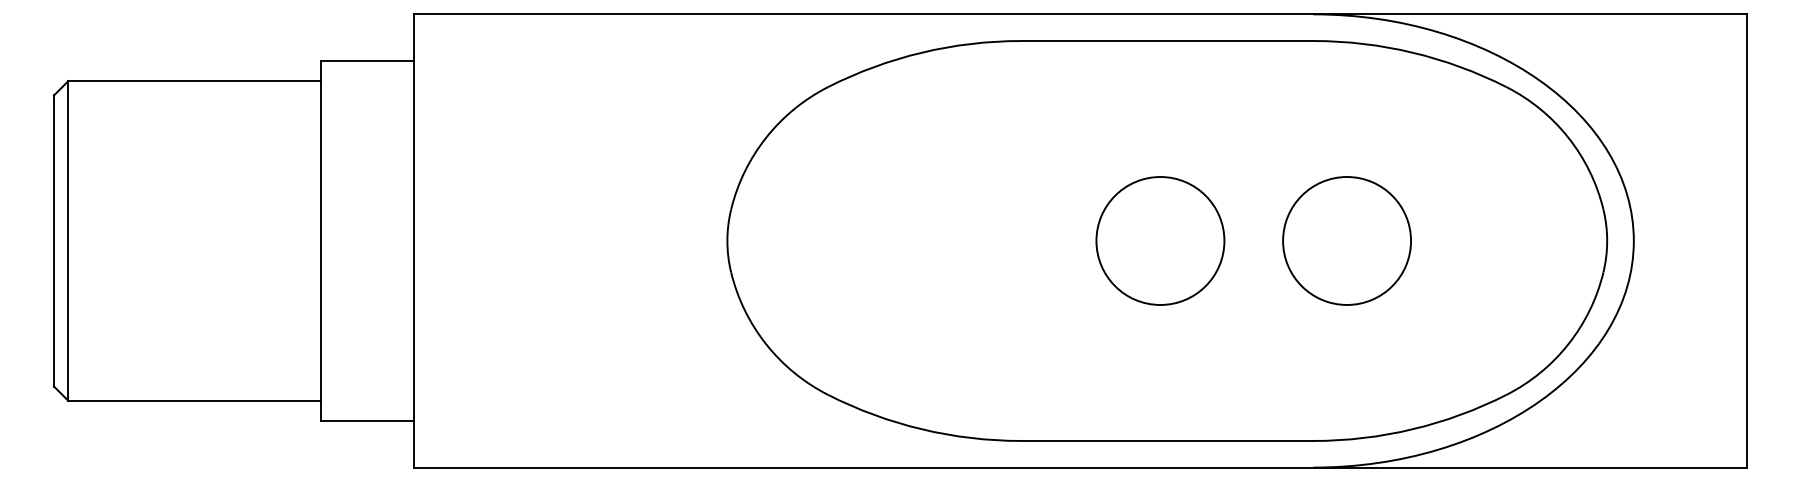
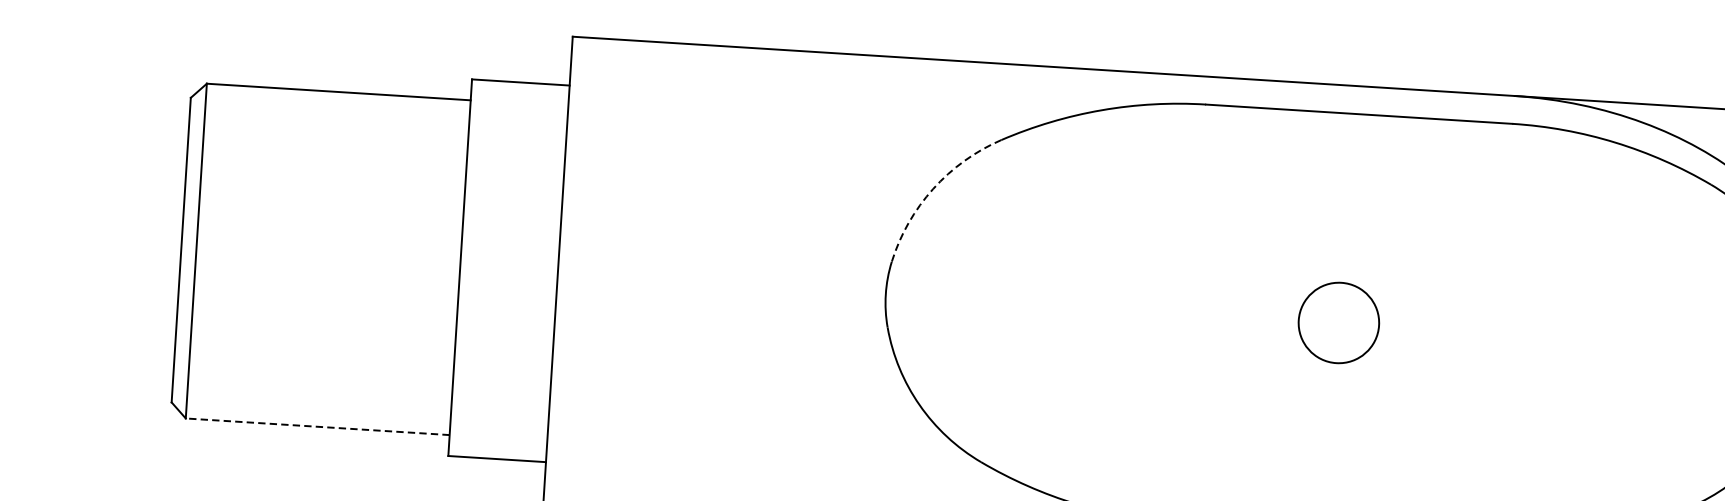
arc: (766, 137) -> (933, 188), solid -> dashed
circle: (1160, 240) -> (1339, 322), size x0.6
circle: (1346, 240) -> (1533, 334), removed
line: (194, 400) -> (317, 426), solid -> dashed

